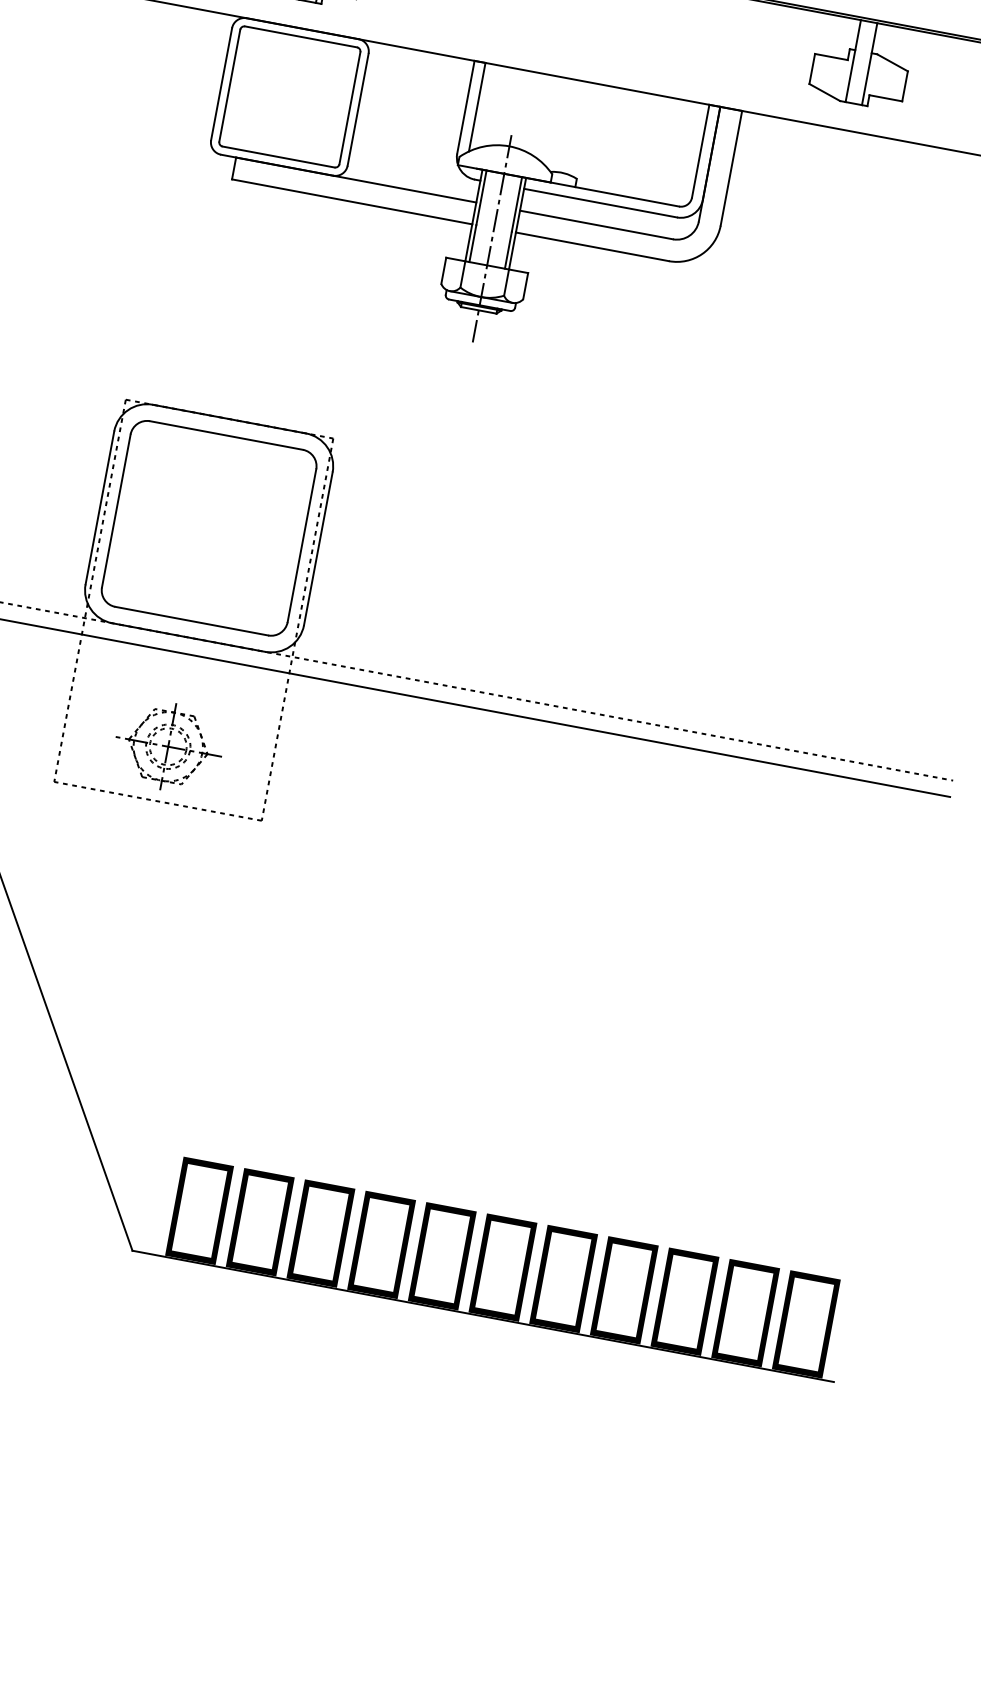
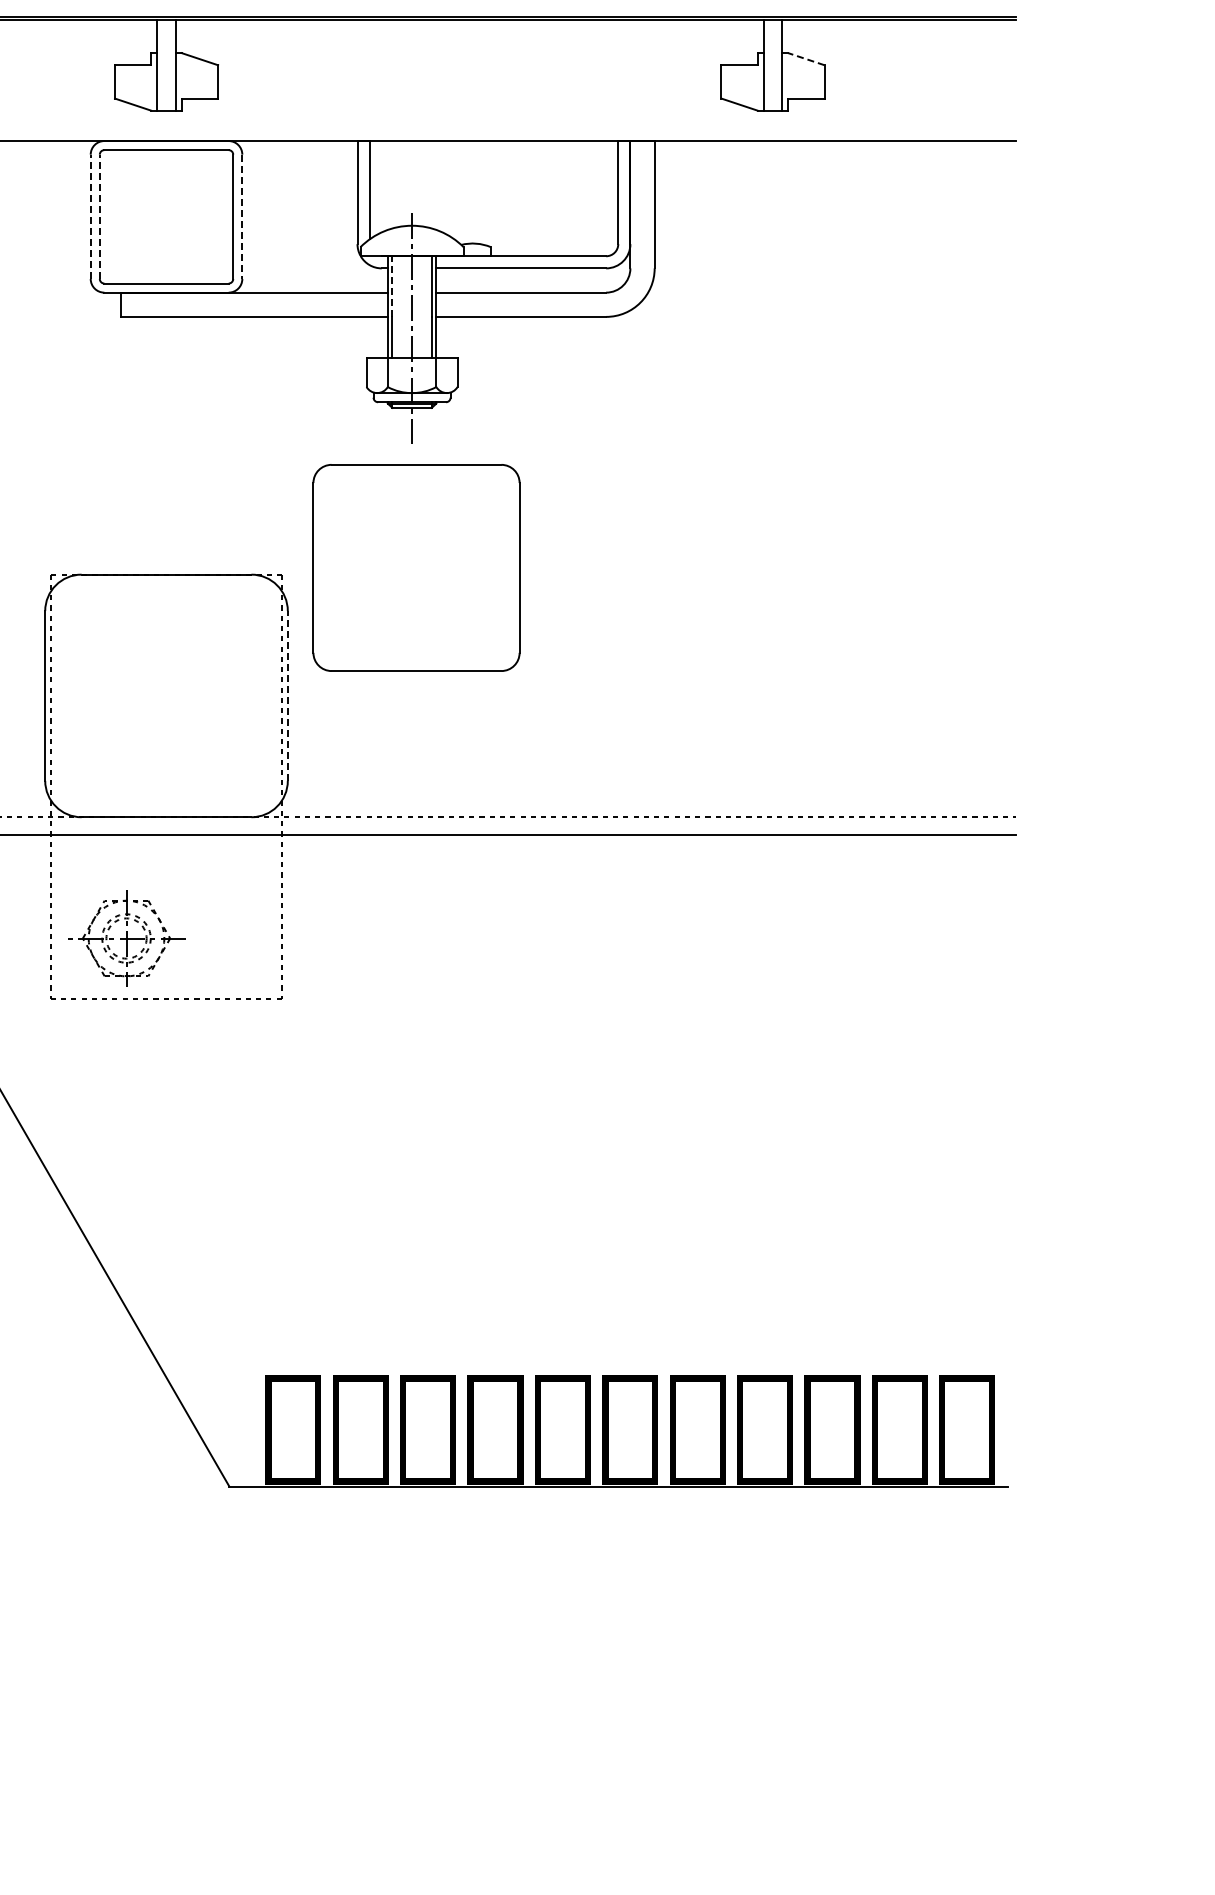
line: (891, 62) -> (805, 59), solid -> dashed
line: (221, 83) -> (90, 216), solid -> dashed
line: (229, 85) -> (99, 216), solid -> dashed
line: (358, 110) -> (242, 217), solid -> dashed
line: (481, 197) -> (392, 286), solid -> dashed
part: (209, 527) -> (416, 567), moved
line: (318, 548) -> (287, 695), solid -> dashed
part: (168, 746) -> (126, 938), moved

